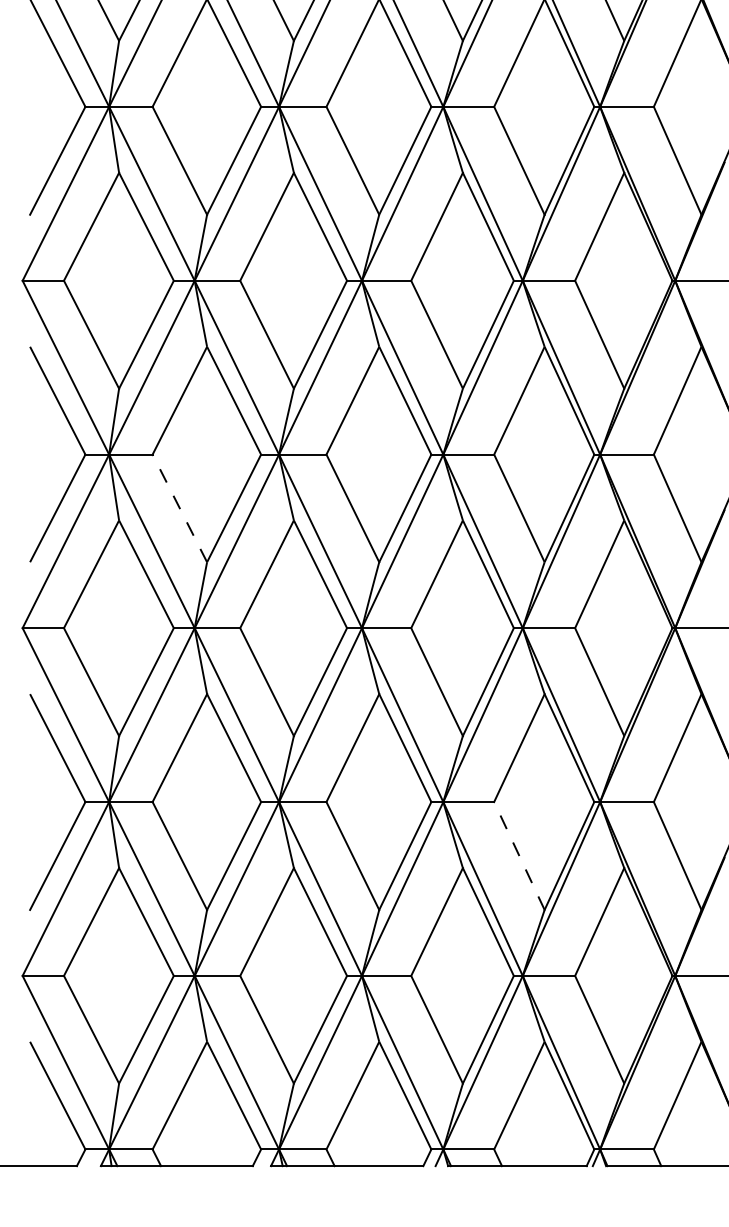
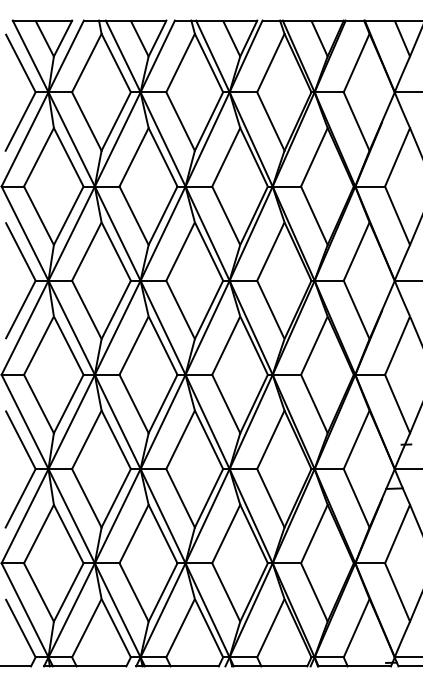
line: (179, 507) -> (86, 309), dashed -> solid
line: (518, 854) -> (270, 497), dashed -> solid

